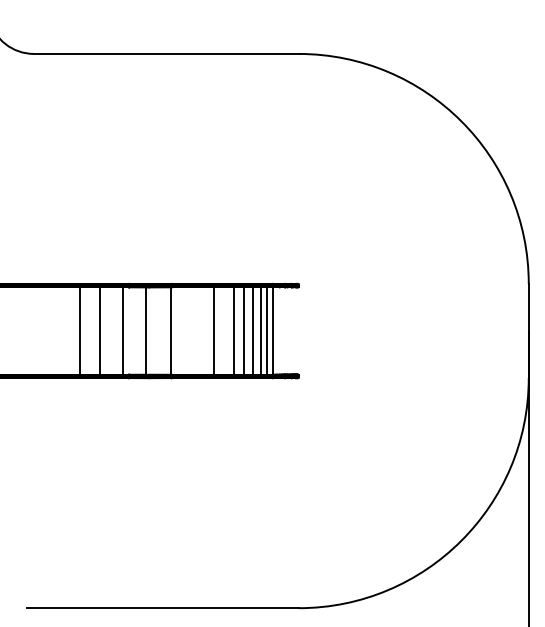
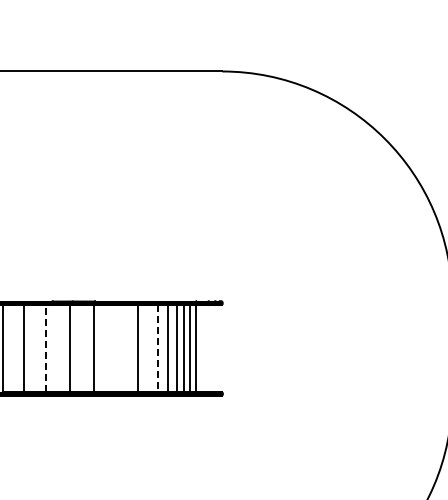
line: (122, 331) -> (46, 349), solid -> dashed
line: (234, 331) -> (158, 349), solid -> dashed

